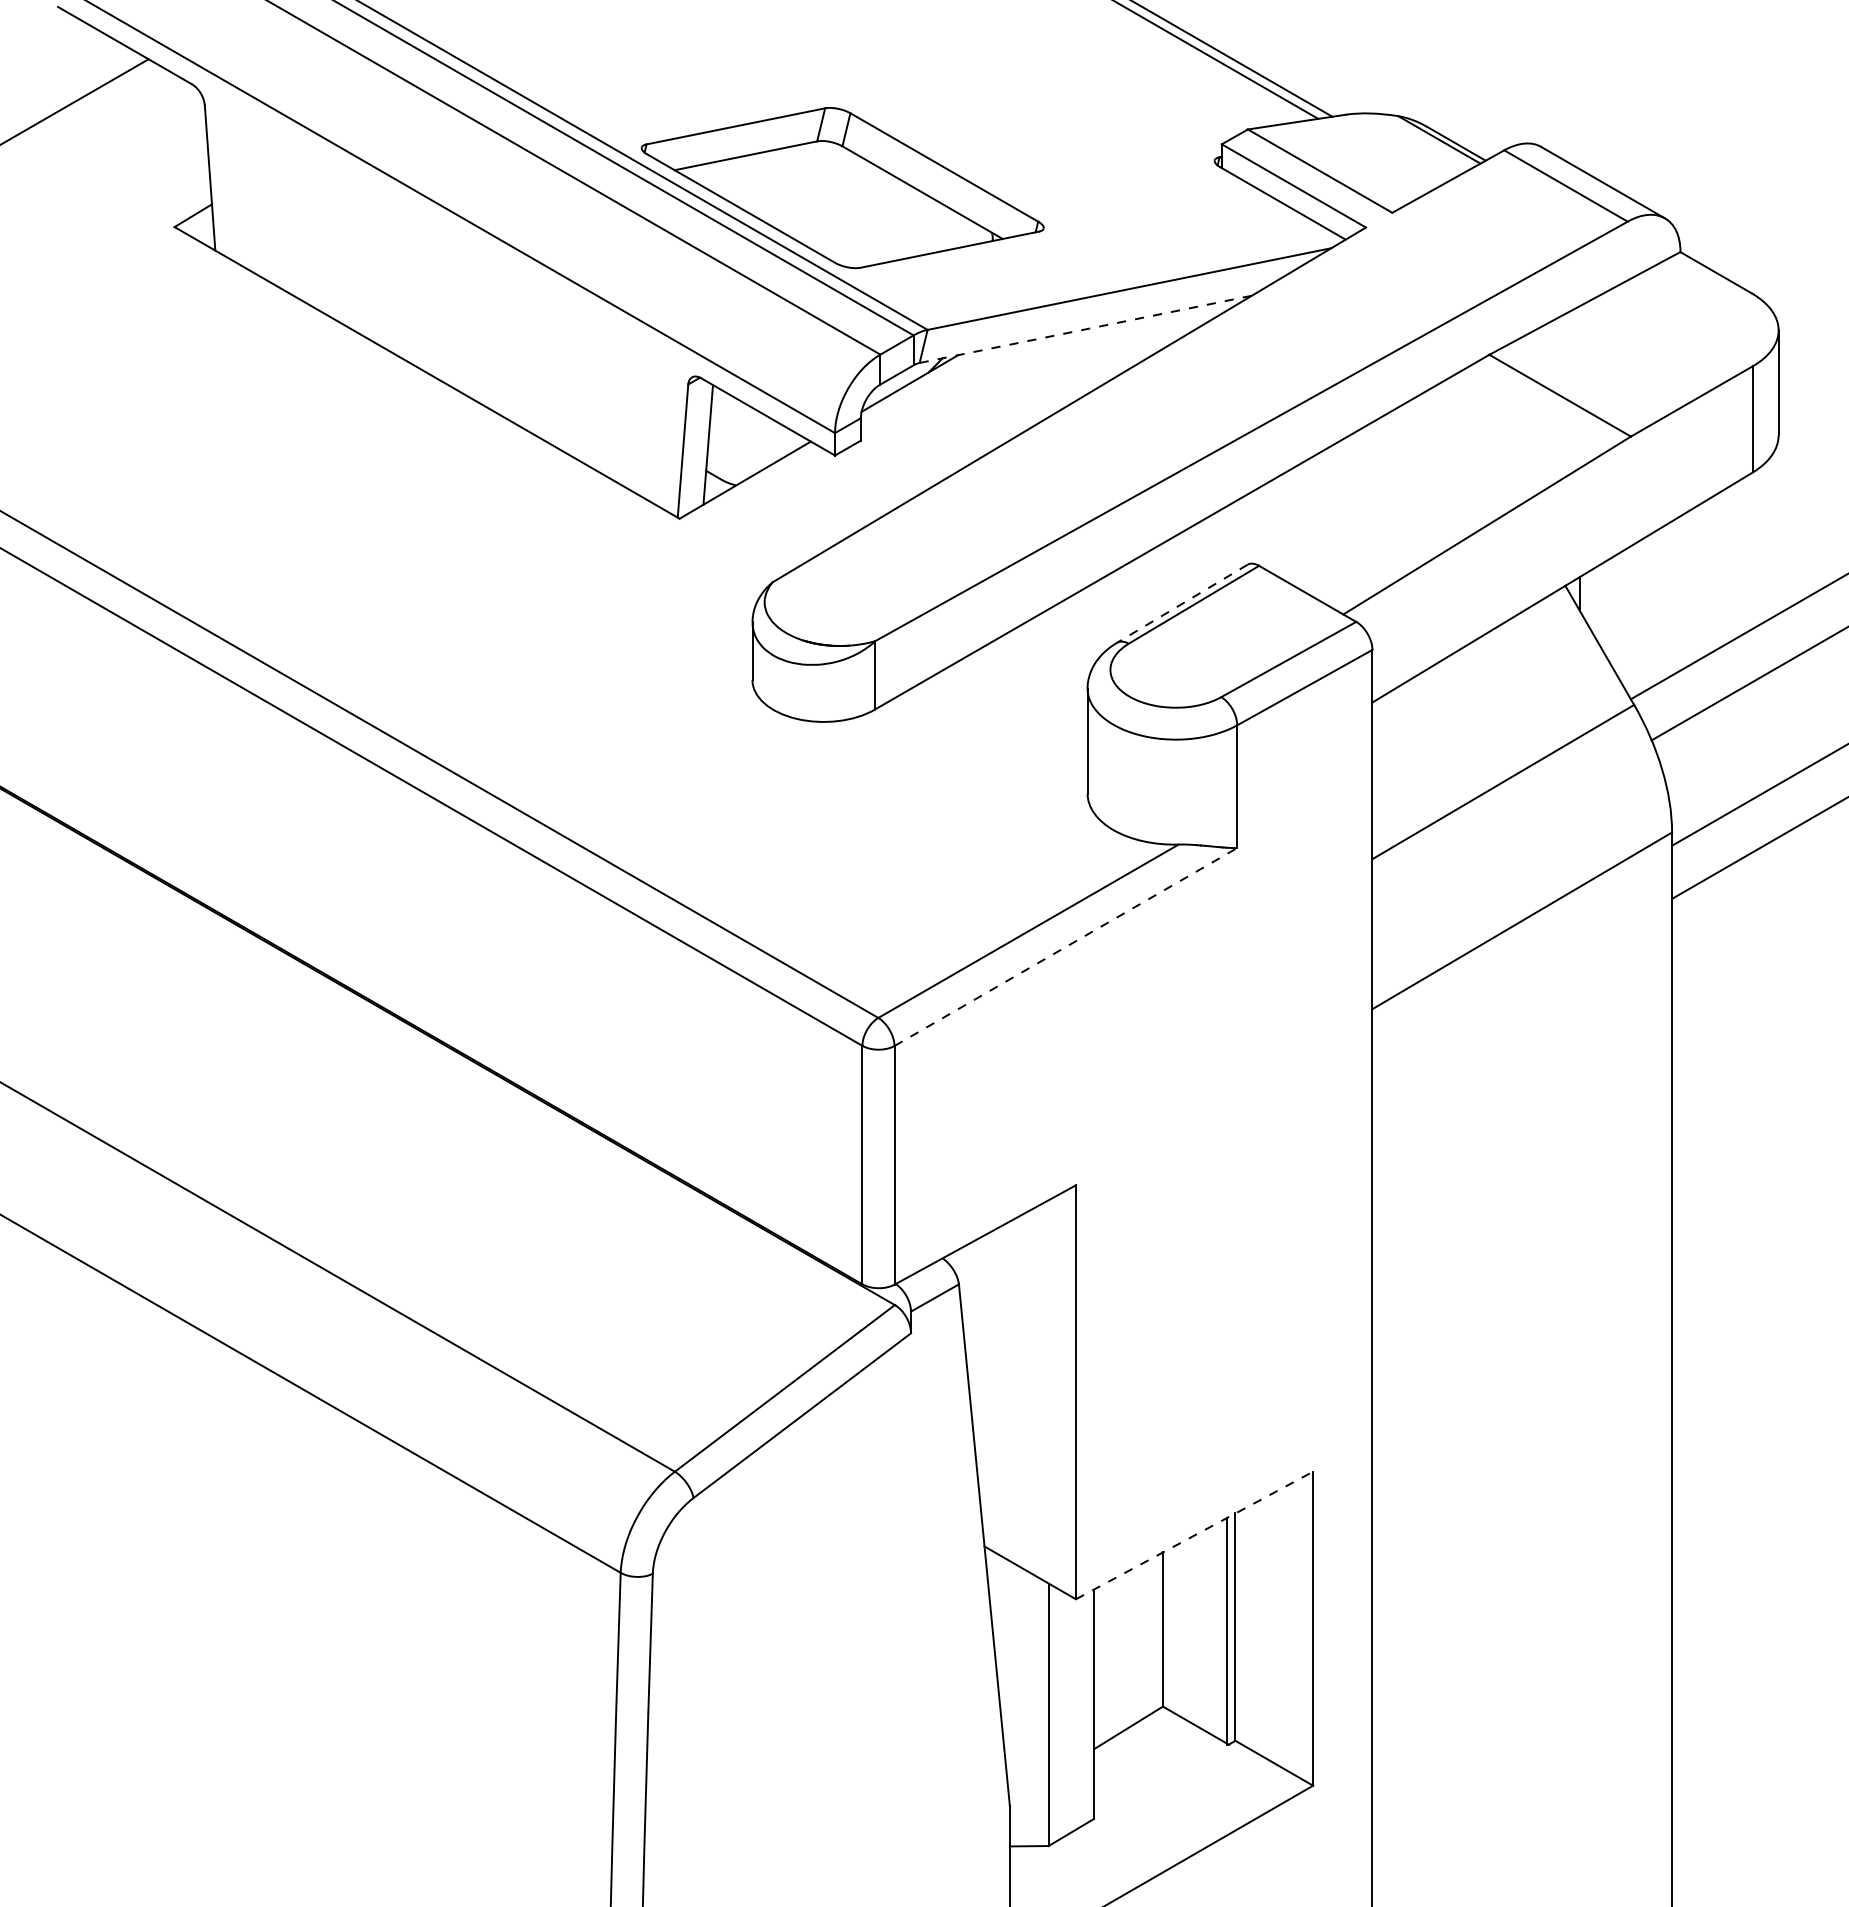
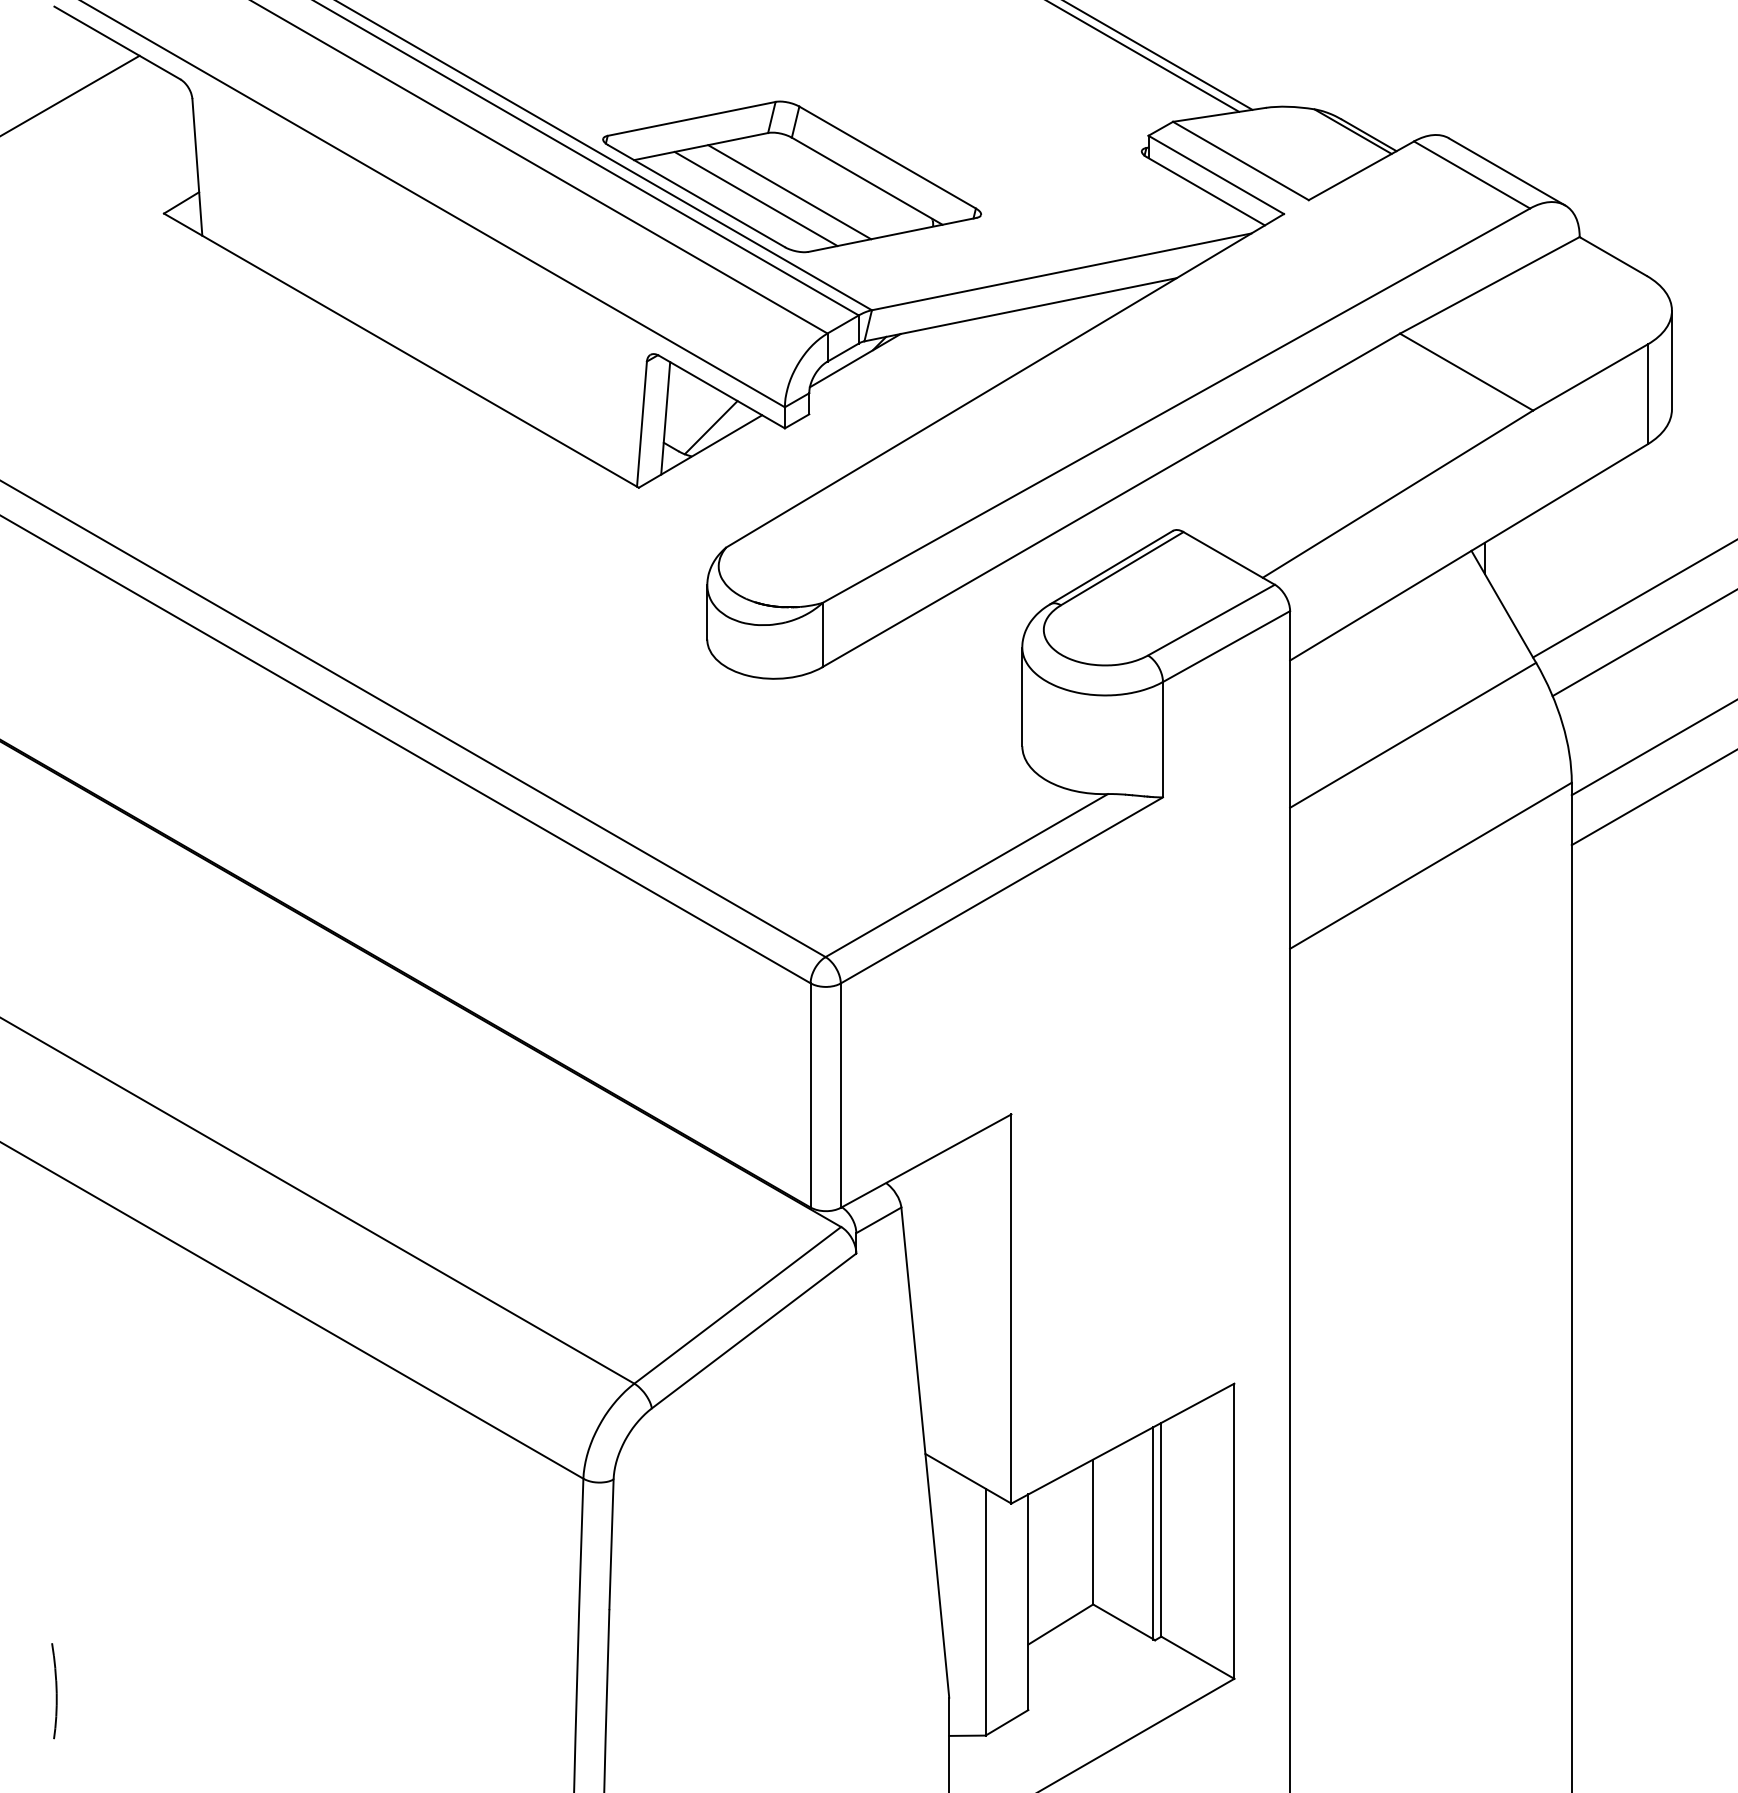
line: (839, 204) -> (789, 192), added
line: (804, 211) -> (756, 198), added
line: (1086, 329) -> (1021, 309), dashed -> solid
line: (756, 454) -> (711, 427), added
line: (1181, 604) -> (1110, 568), dashed -> solid
line: (1065, 947) -> (1001, 890), dashed -> solid
line: (1194, 1535) -> (1122, 1443), dashed -> solid
part: (57, 1798) -> (53, 1690), added

